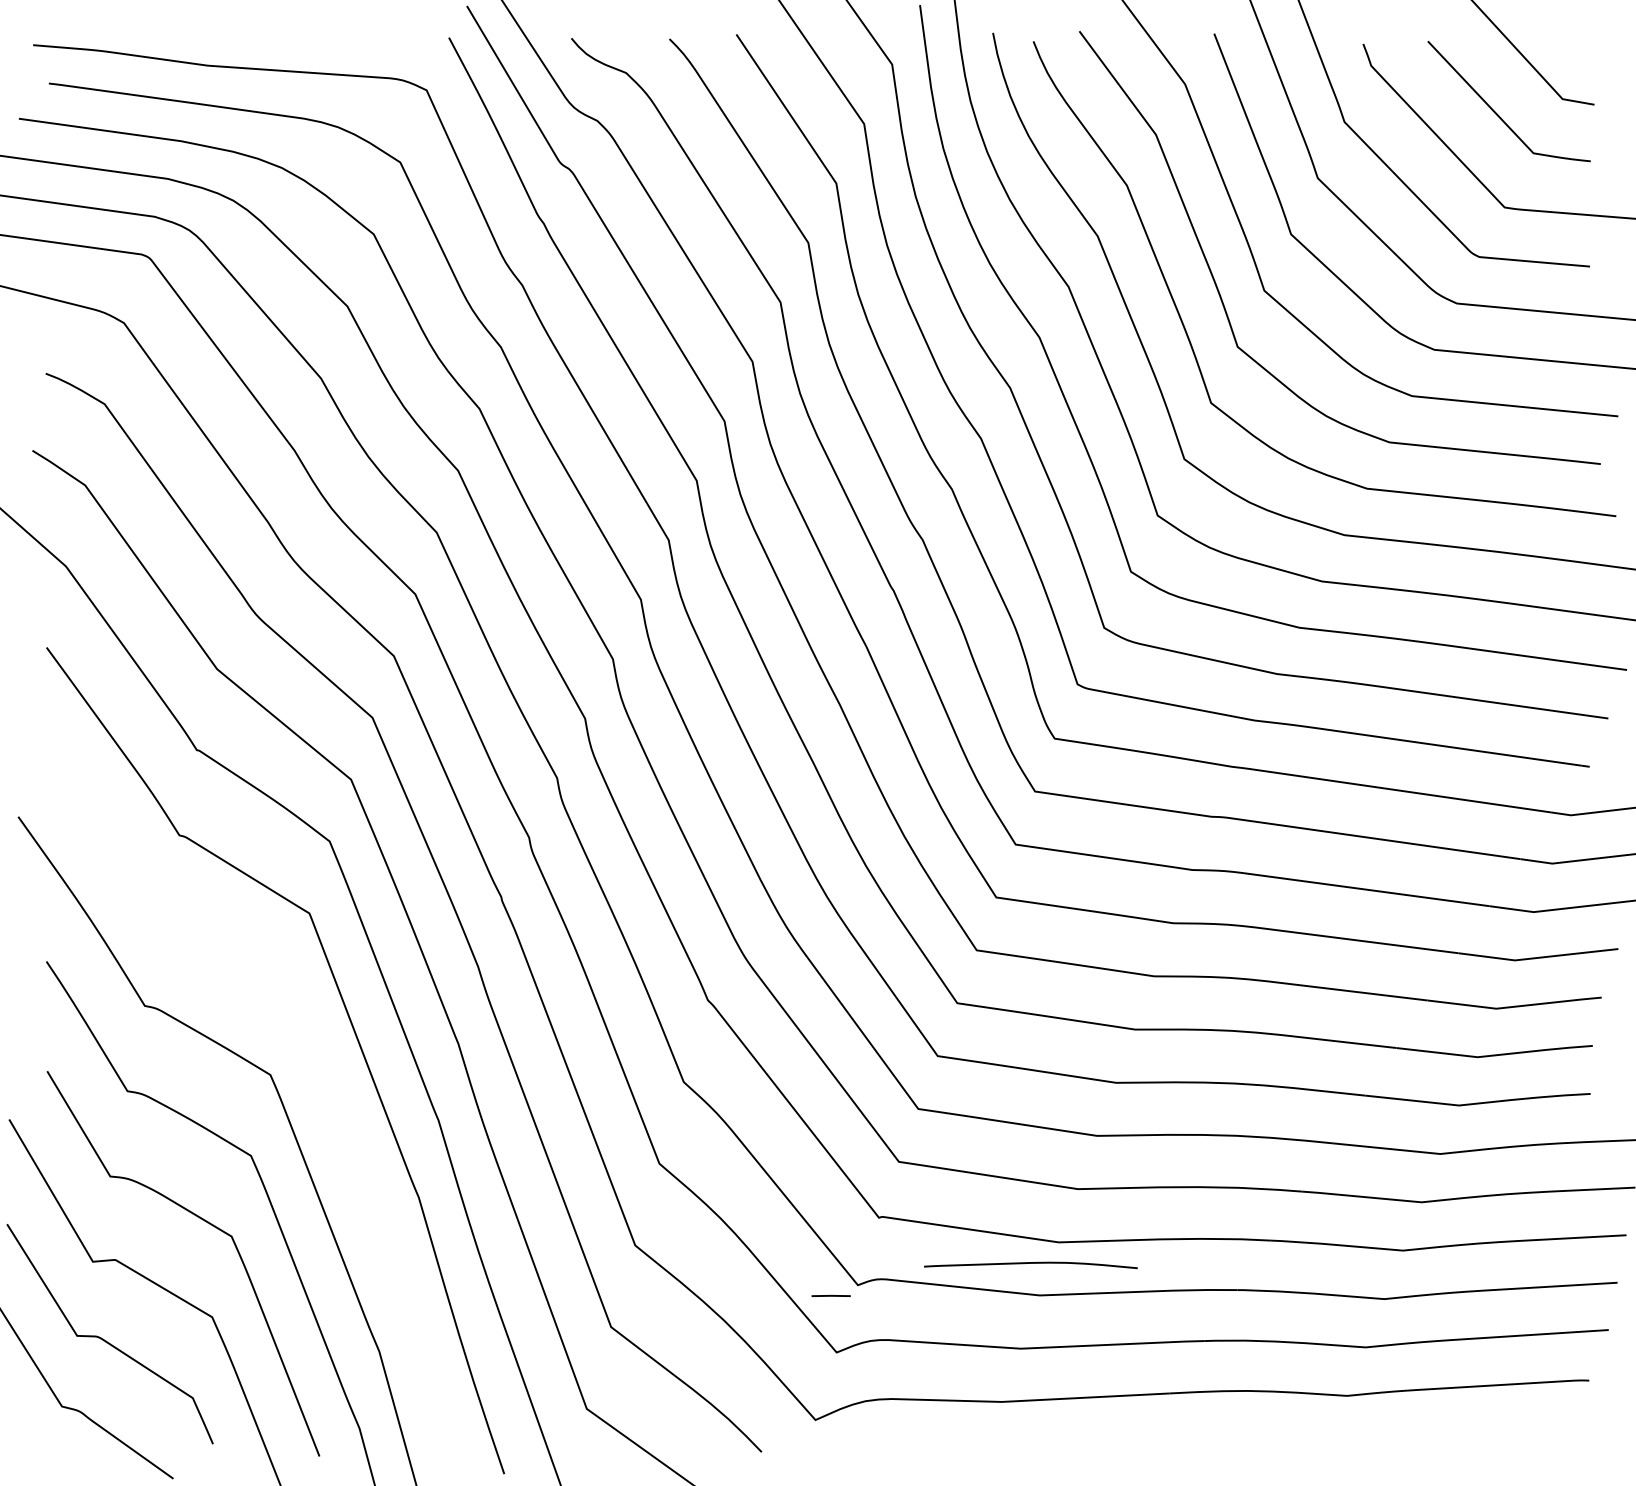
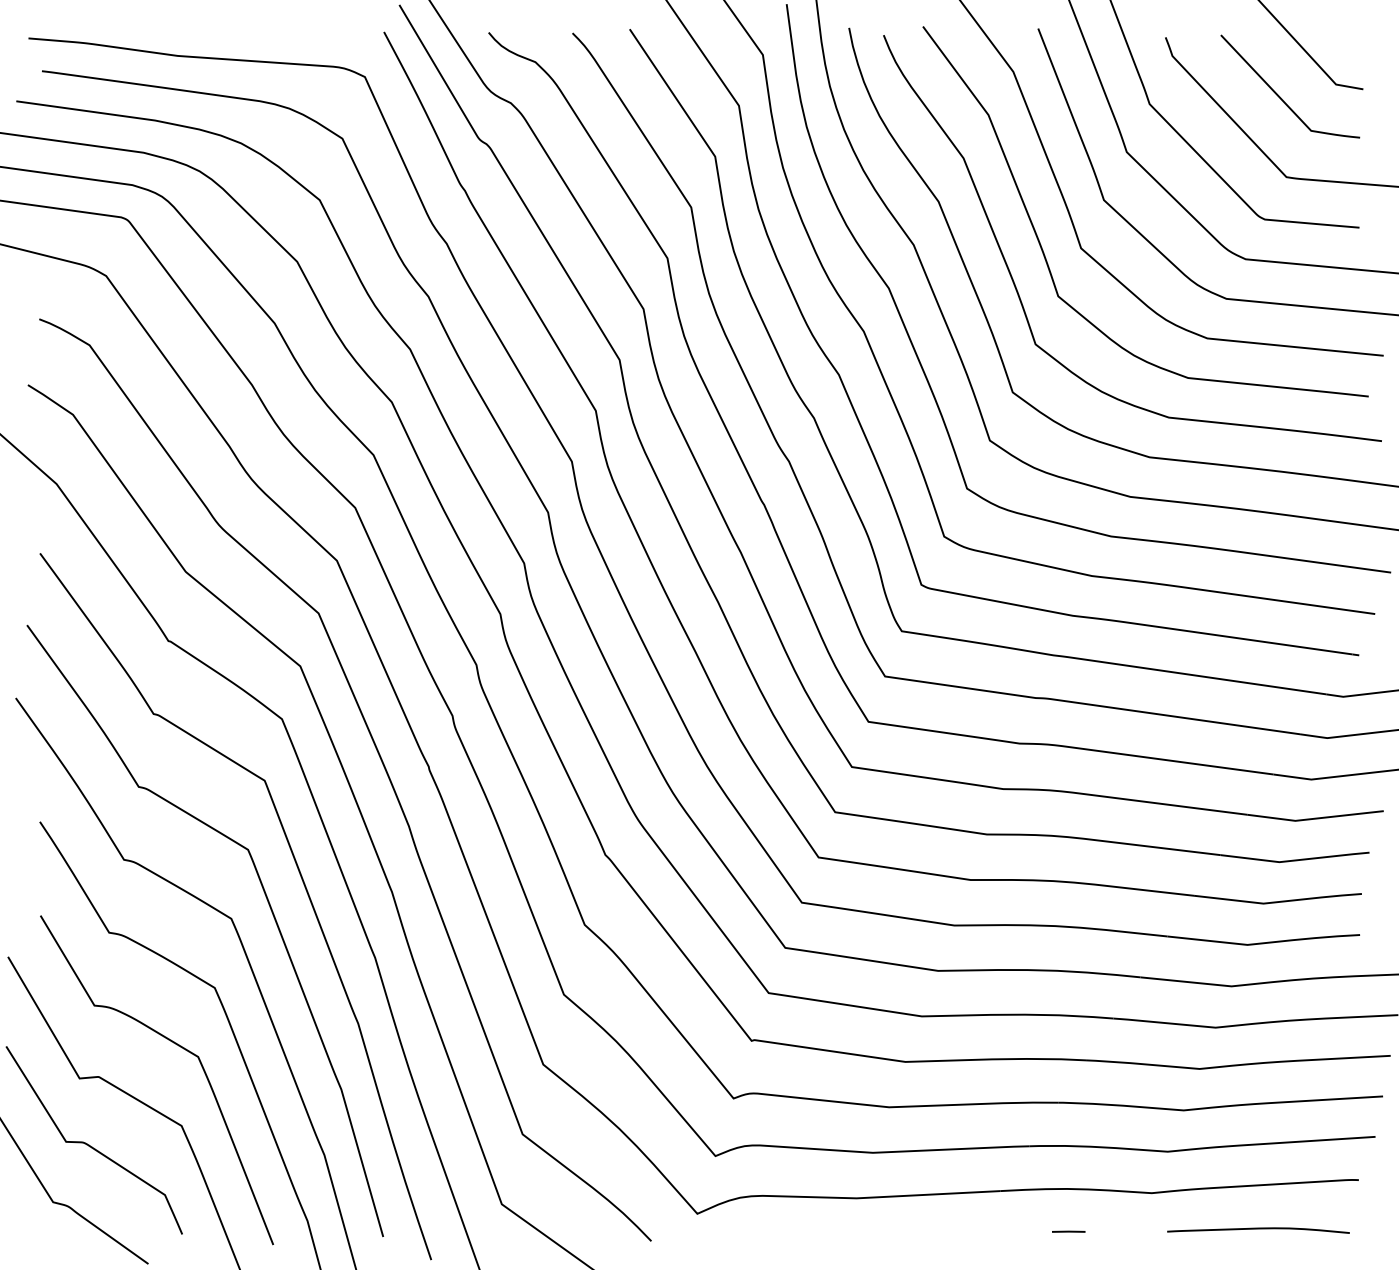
curve: (312, 1055) -> (267, 902), added
curve: (1030, 1264) -> (1258, 1229), moved
line: (830, 1295) -> (1068, 1231), moved

